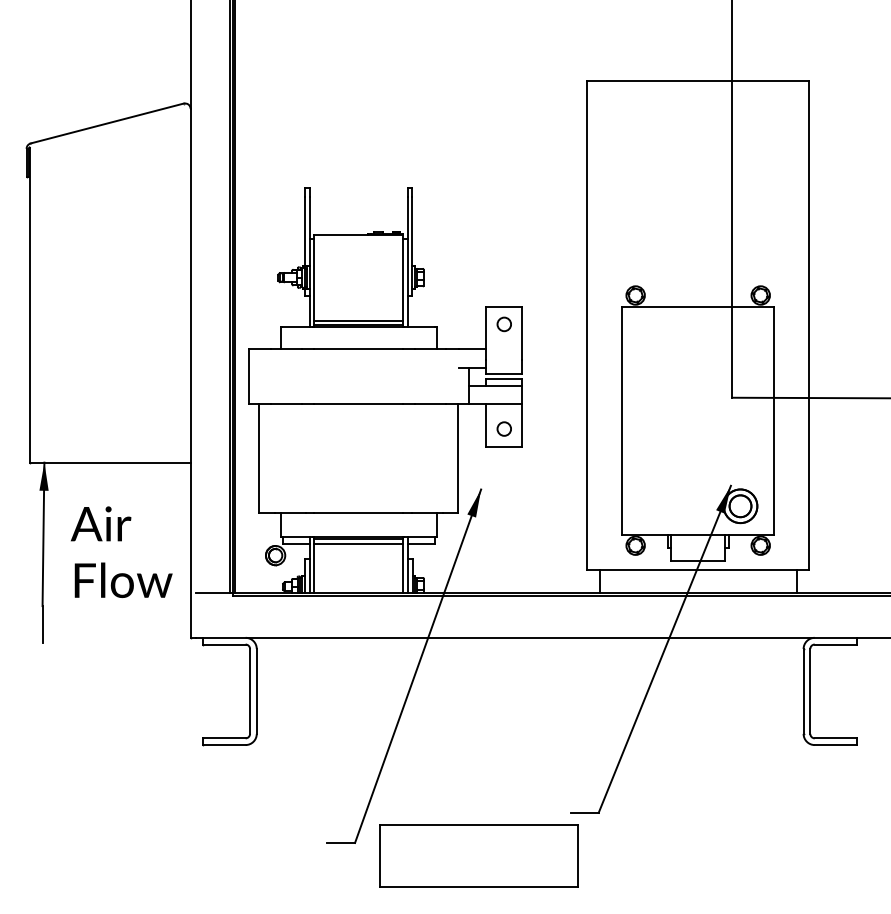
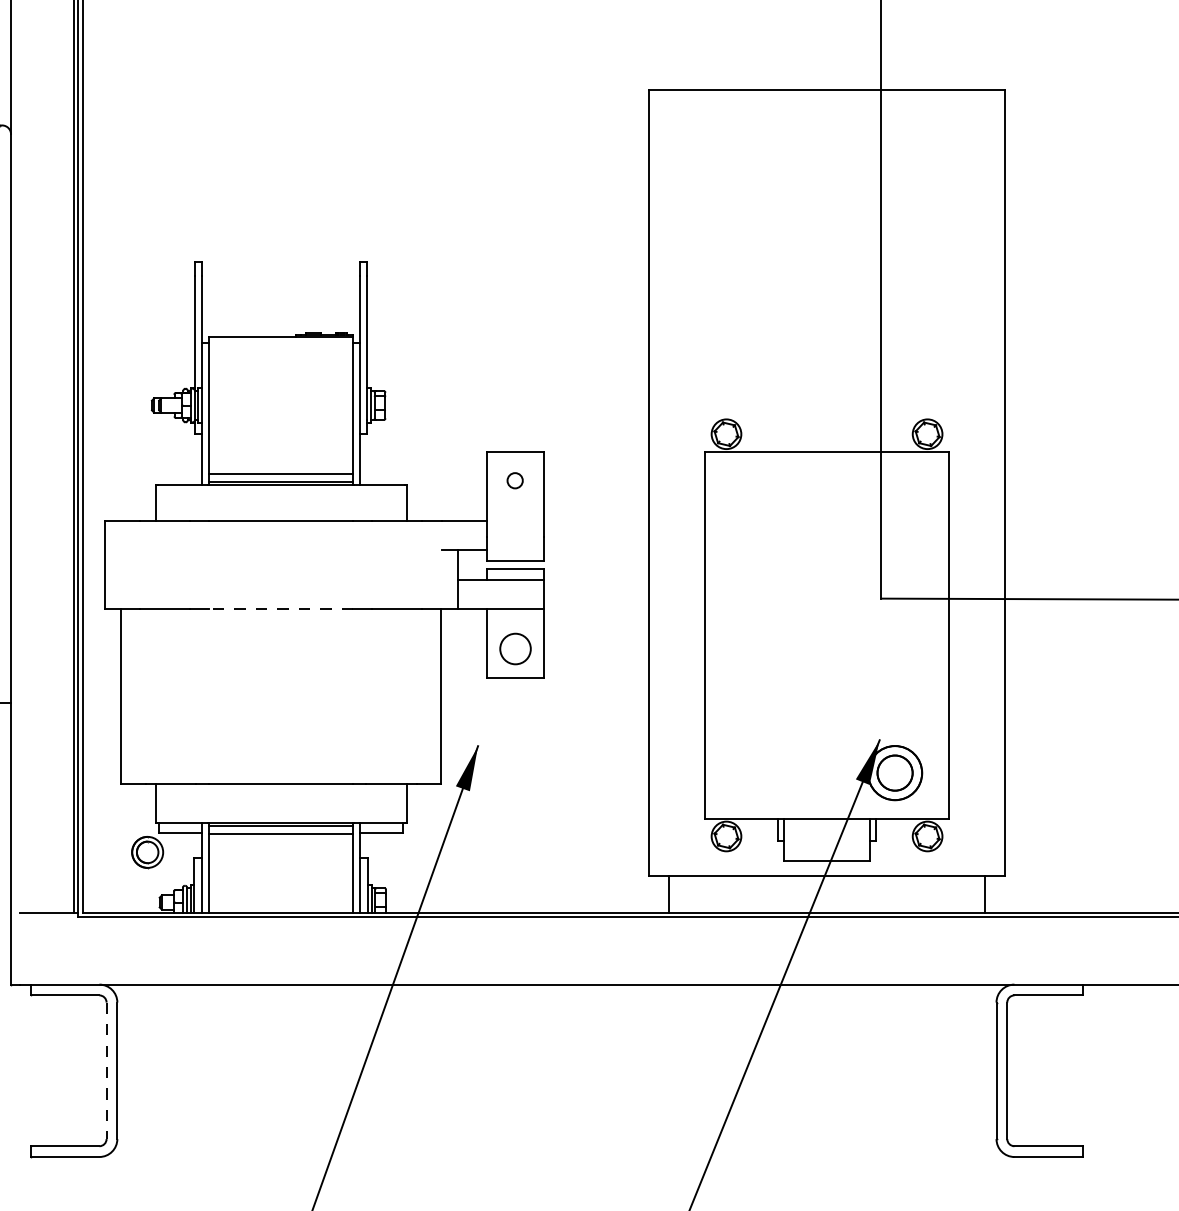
circle: (503, 324) -> (514, 480), size x0.7
line: (358, 404) -> (280, 609), solid -> dashed
circle: (503, 428) -> (514, 648), size x1.4
line: (250, 691) -> (107, 1070), solid -> dashed

